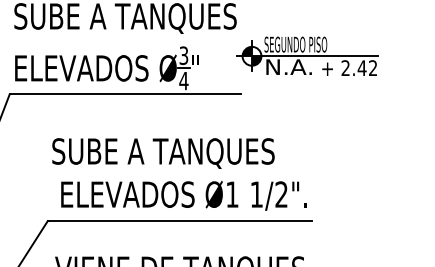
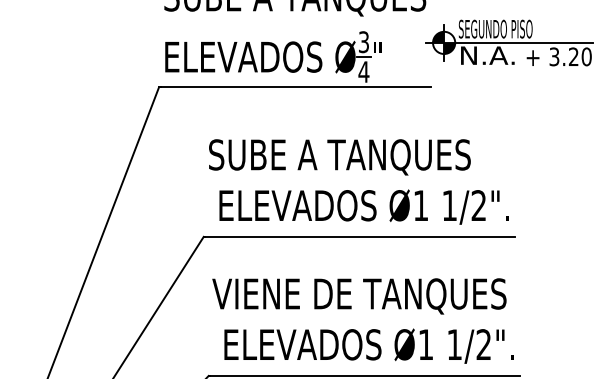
text: (359, 67) -> (570, 56), 2.42 -> 3.20

